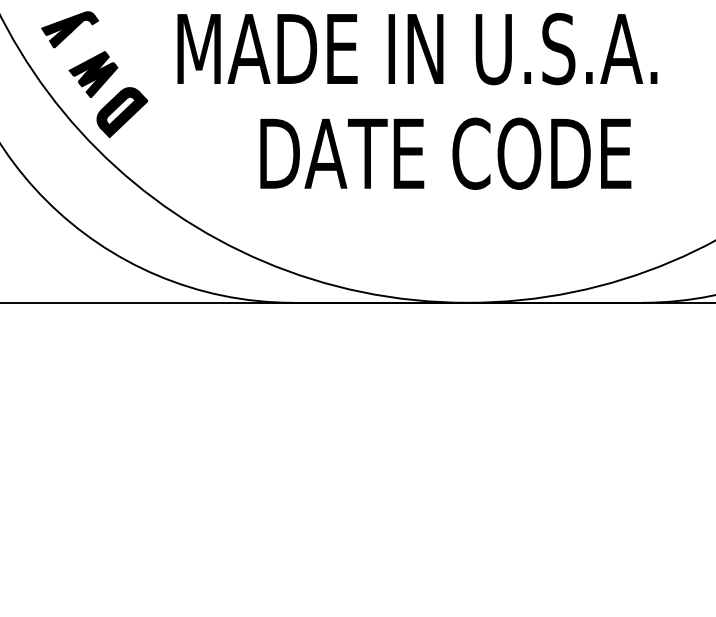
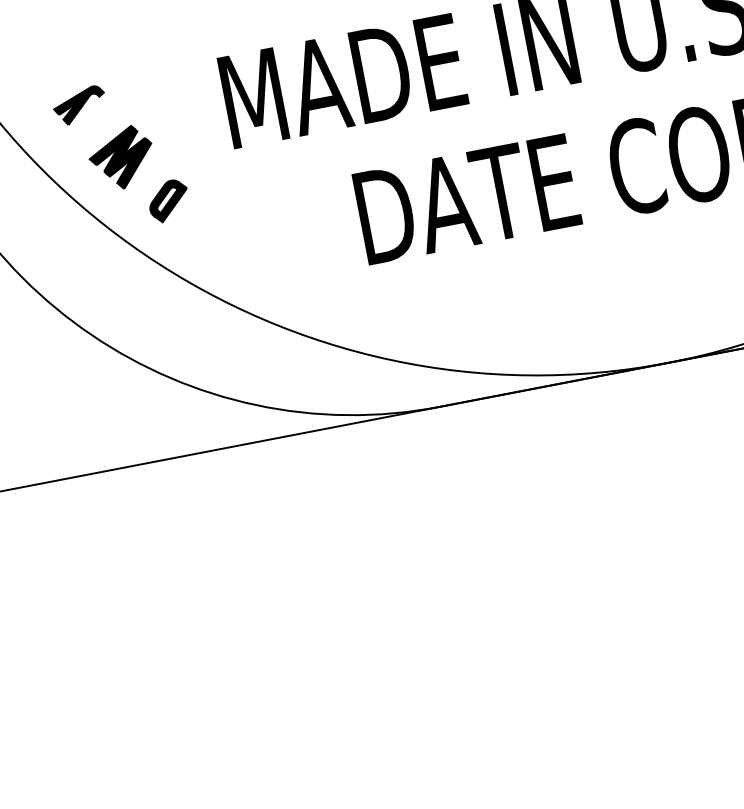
part: (69, 29) -> (79, 105), size x0.7
part: (121, 112) -> (167, 200), size x0.6

